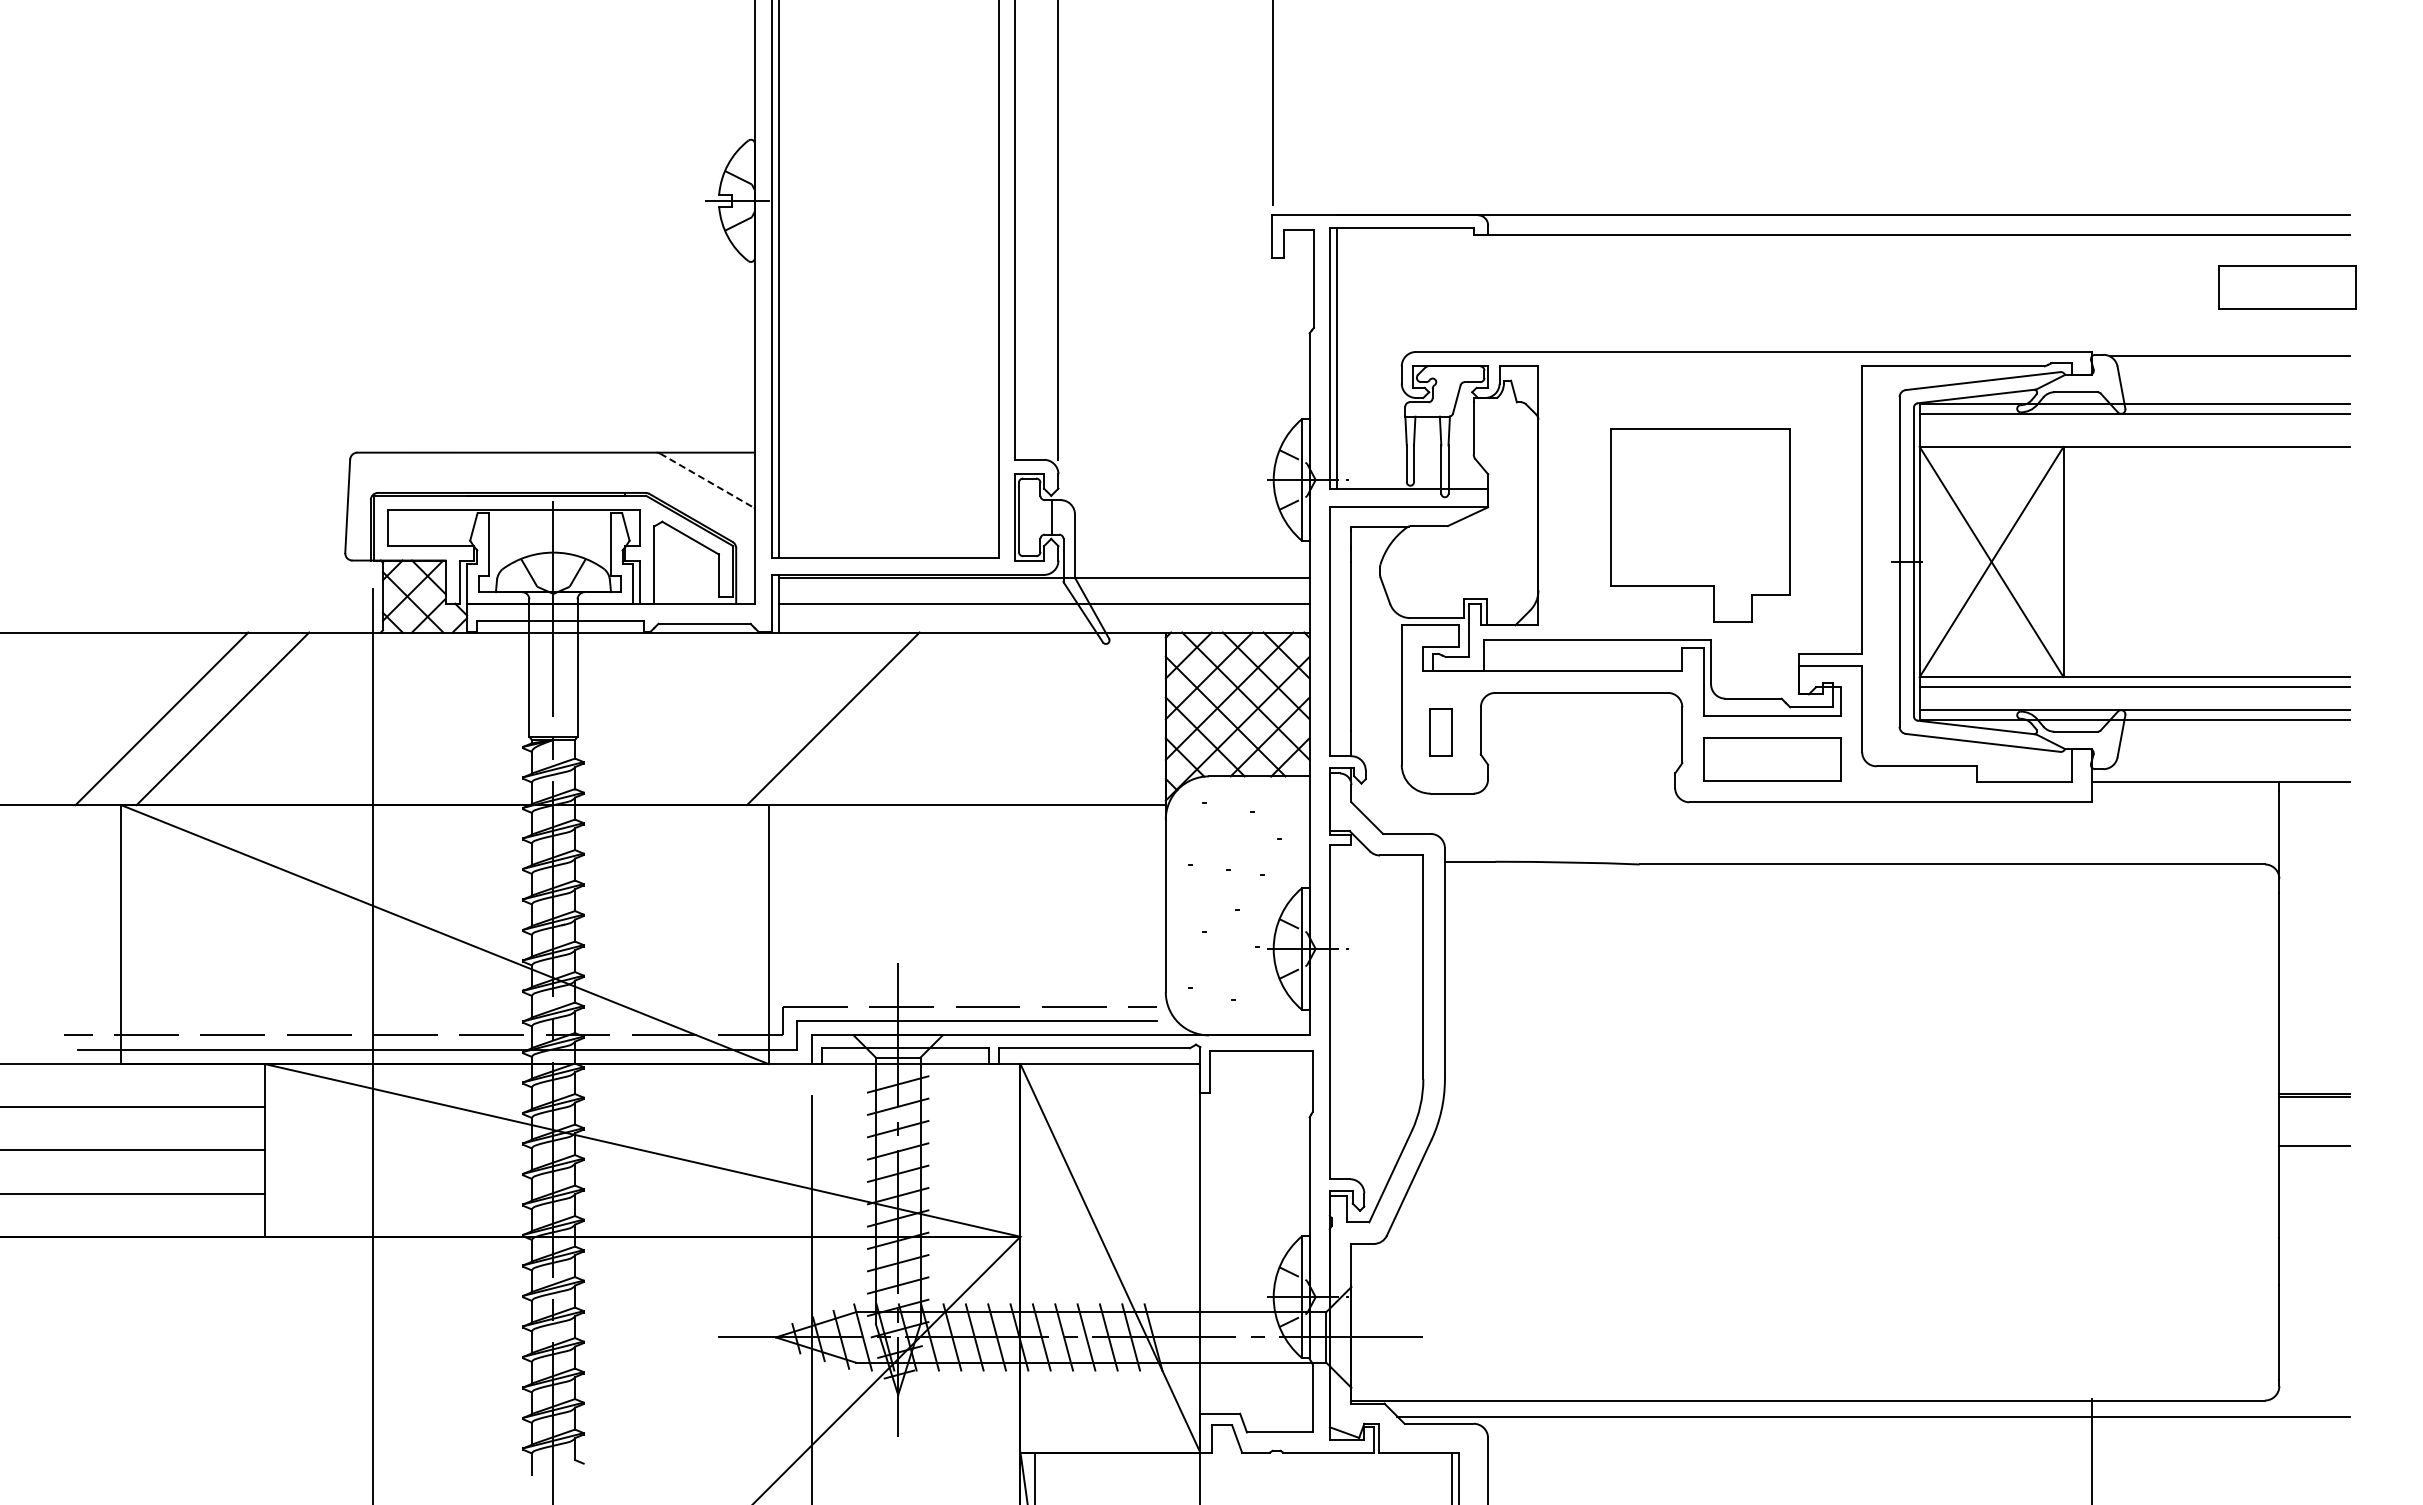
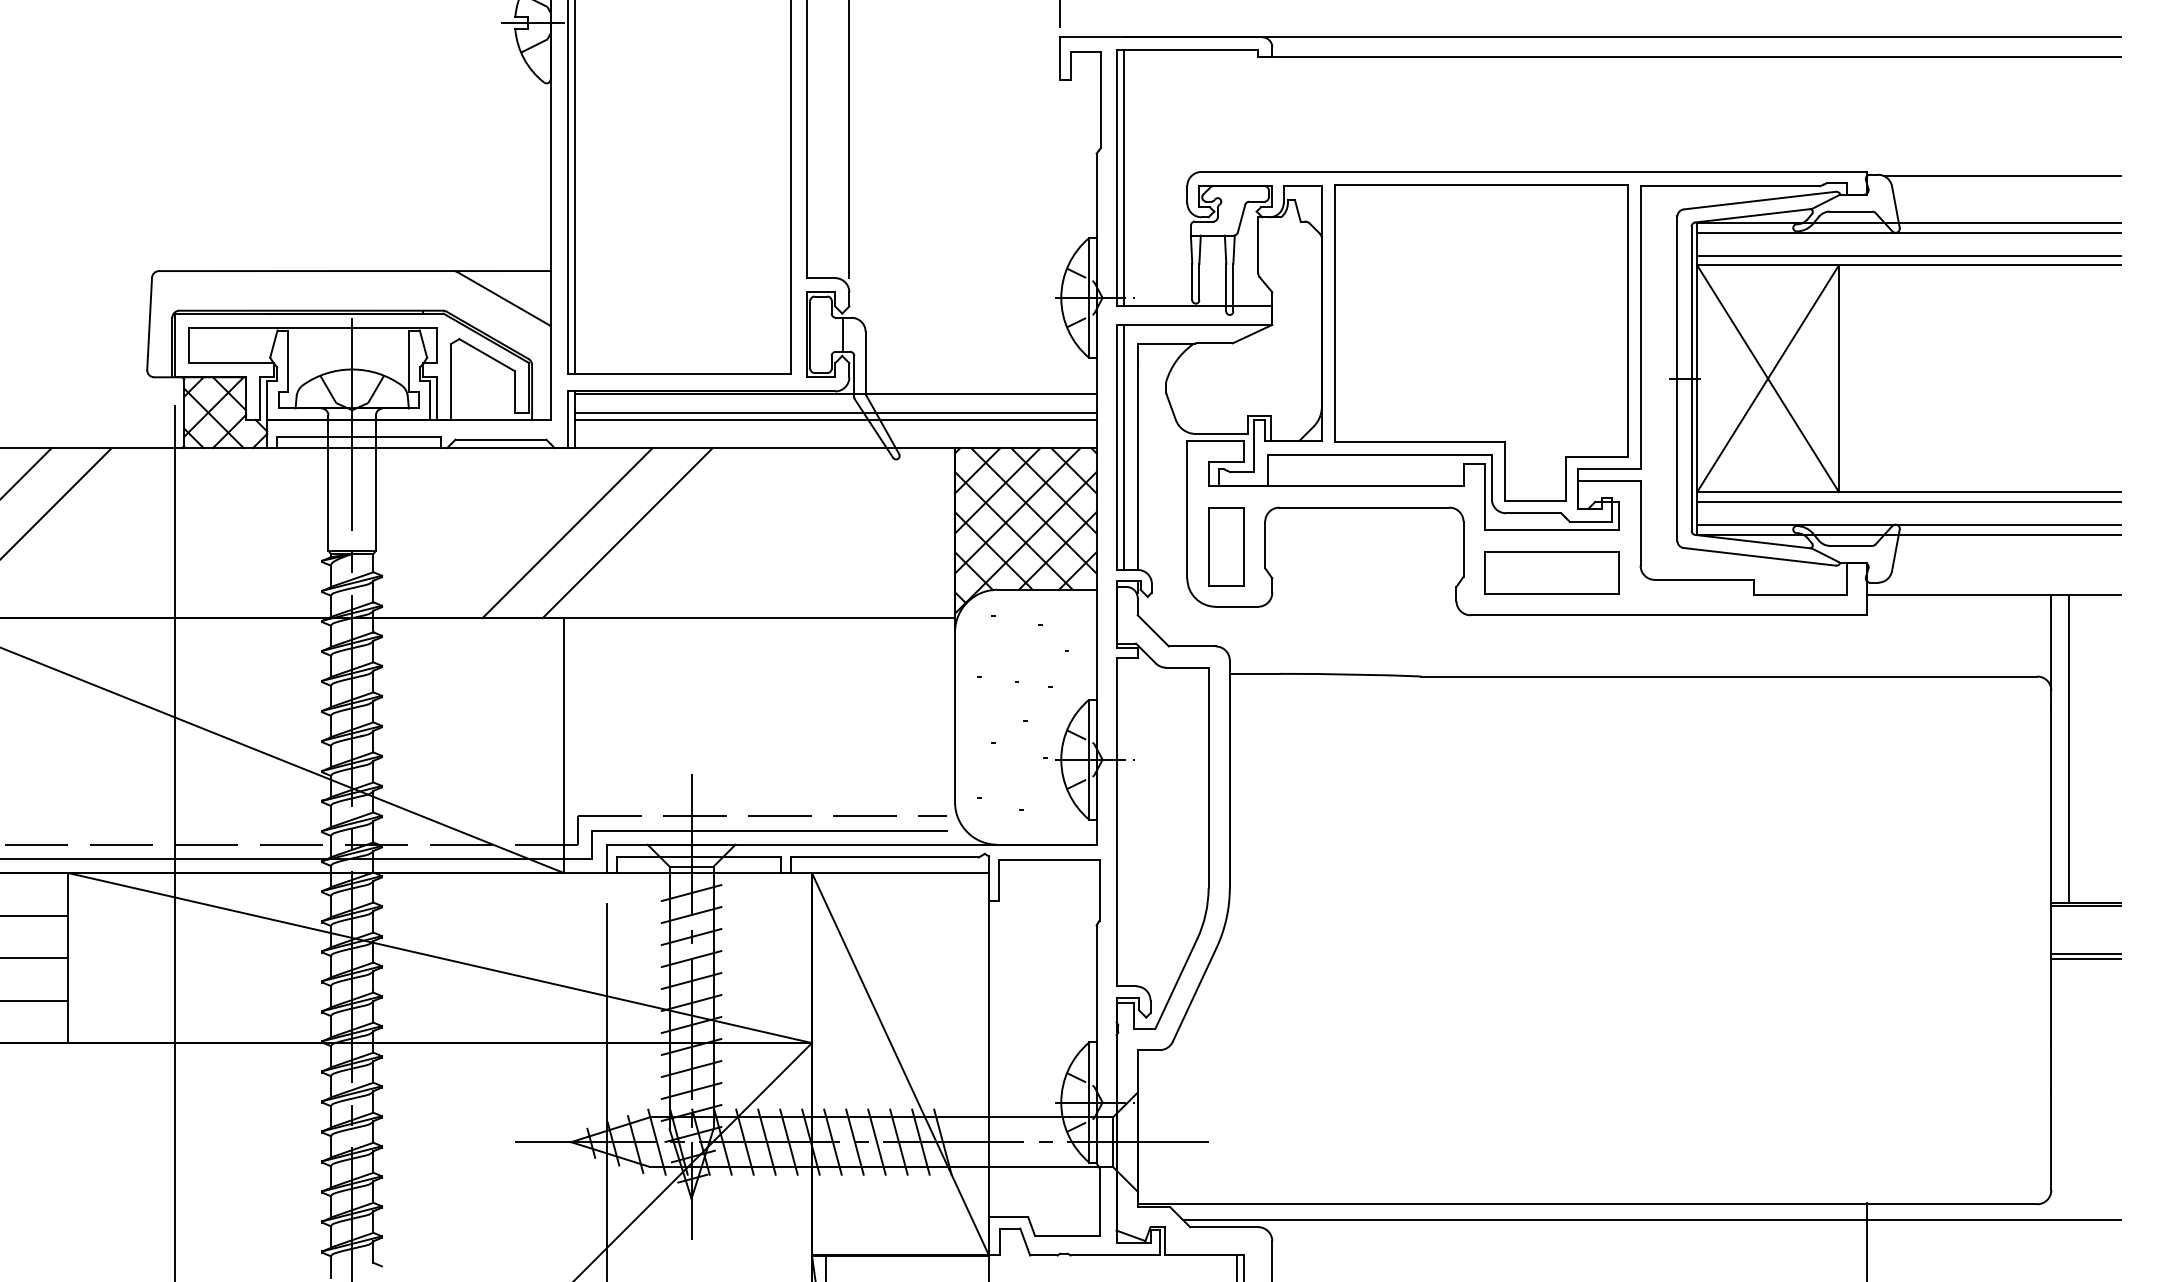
part: (2287, 287) -> (2059, 108), removed
line: (2134, 436) -> (1908, 255), added
line: (707, 480) -> (503, 298), dashed -> solid
part: (1699, 525) -> (1480, 342), size x1.67
line: (1044, 596) -> (835, 412), added
line: (1337, 631) -> (1124, 447), added
line: (771, 718) -> (566, 532), added
part: (1440, 732) -> (1225, 546), size x1.67
line: (2297, 938) -> (2069, 749), added
line: (2314, 1151) -> (2085, 959), added

